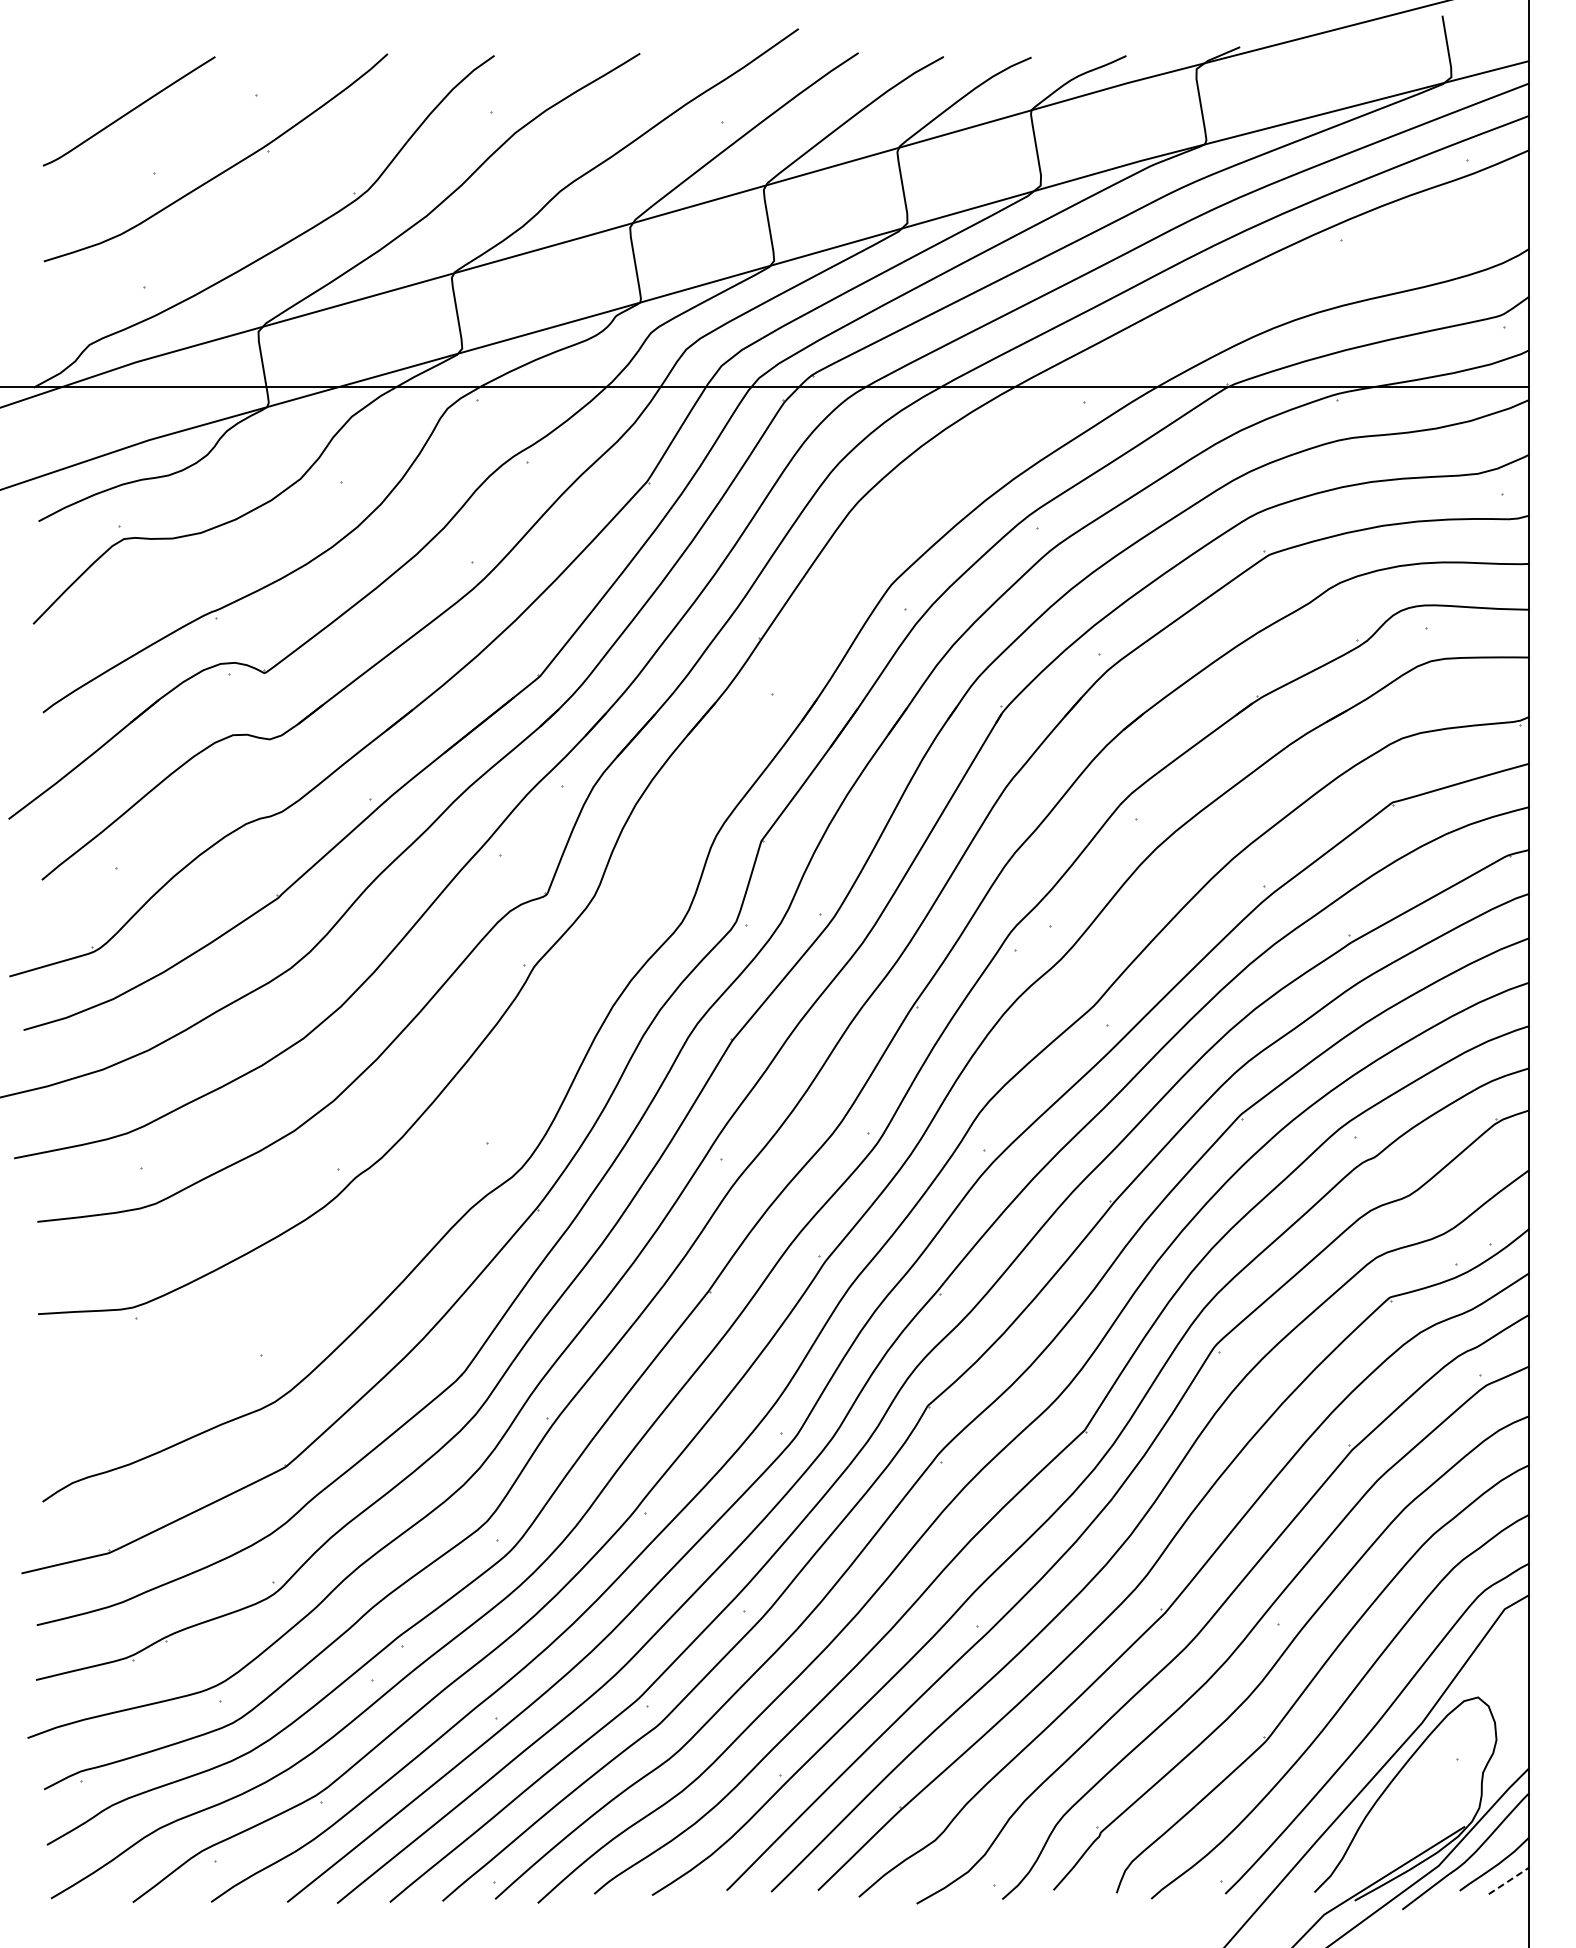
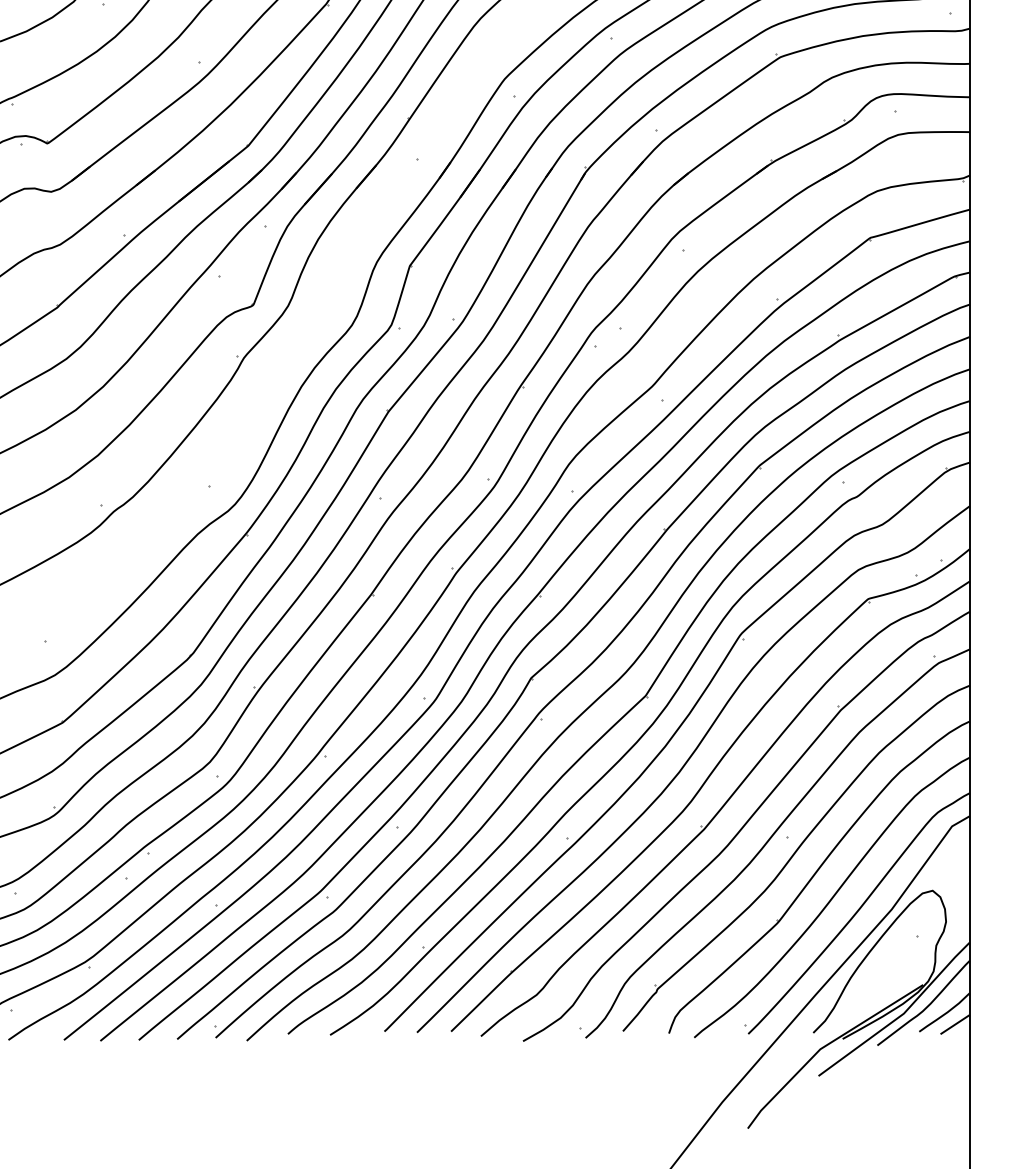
line: (1508, 1881) -> (954, 1025), dashed -> solid

